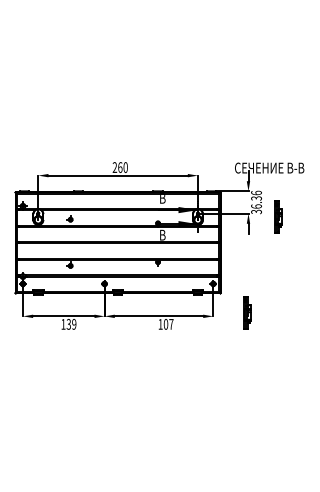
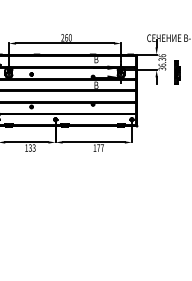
part: (247, 312) -> (155, 139), removed
text: (74, 324) -> (34, 148), 139 -> 133
text: (165, 324) -> (98, 148), 107 -> 177

